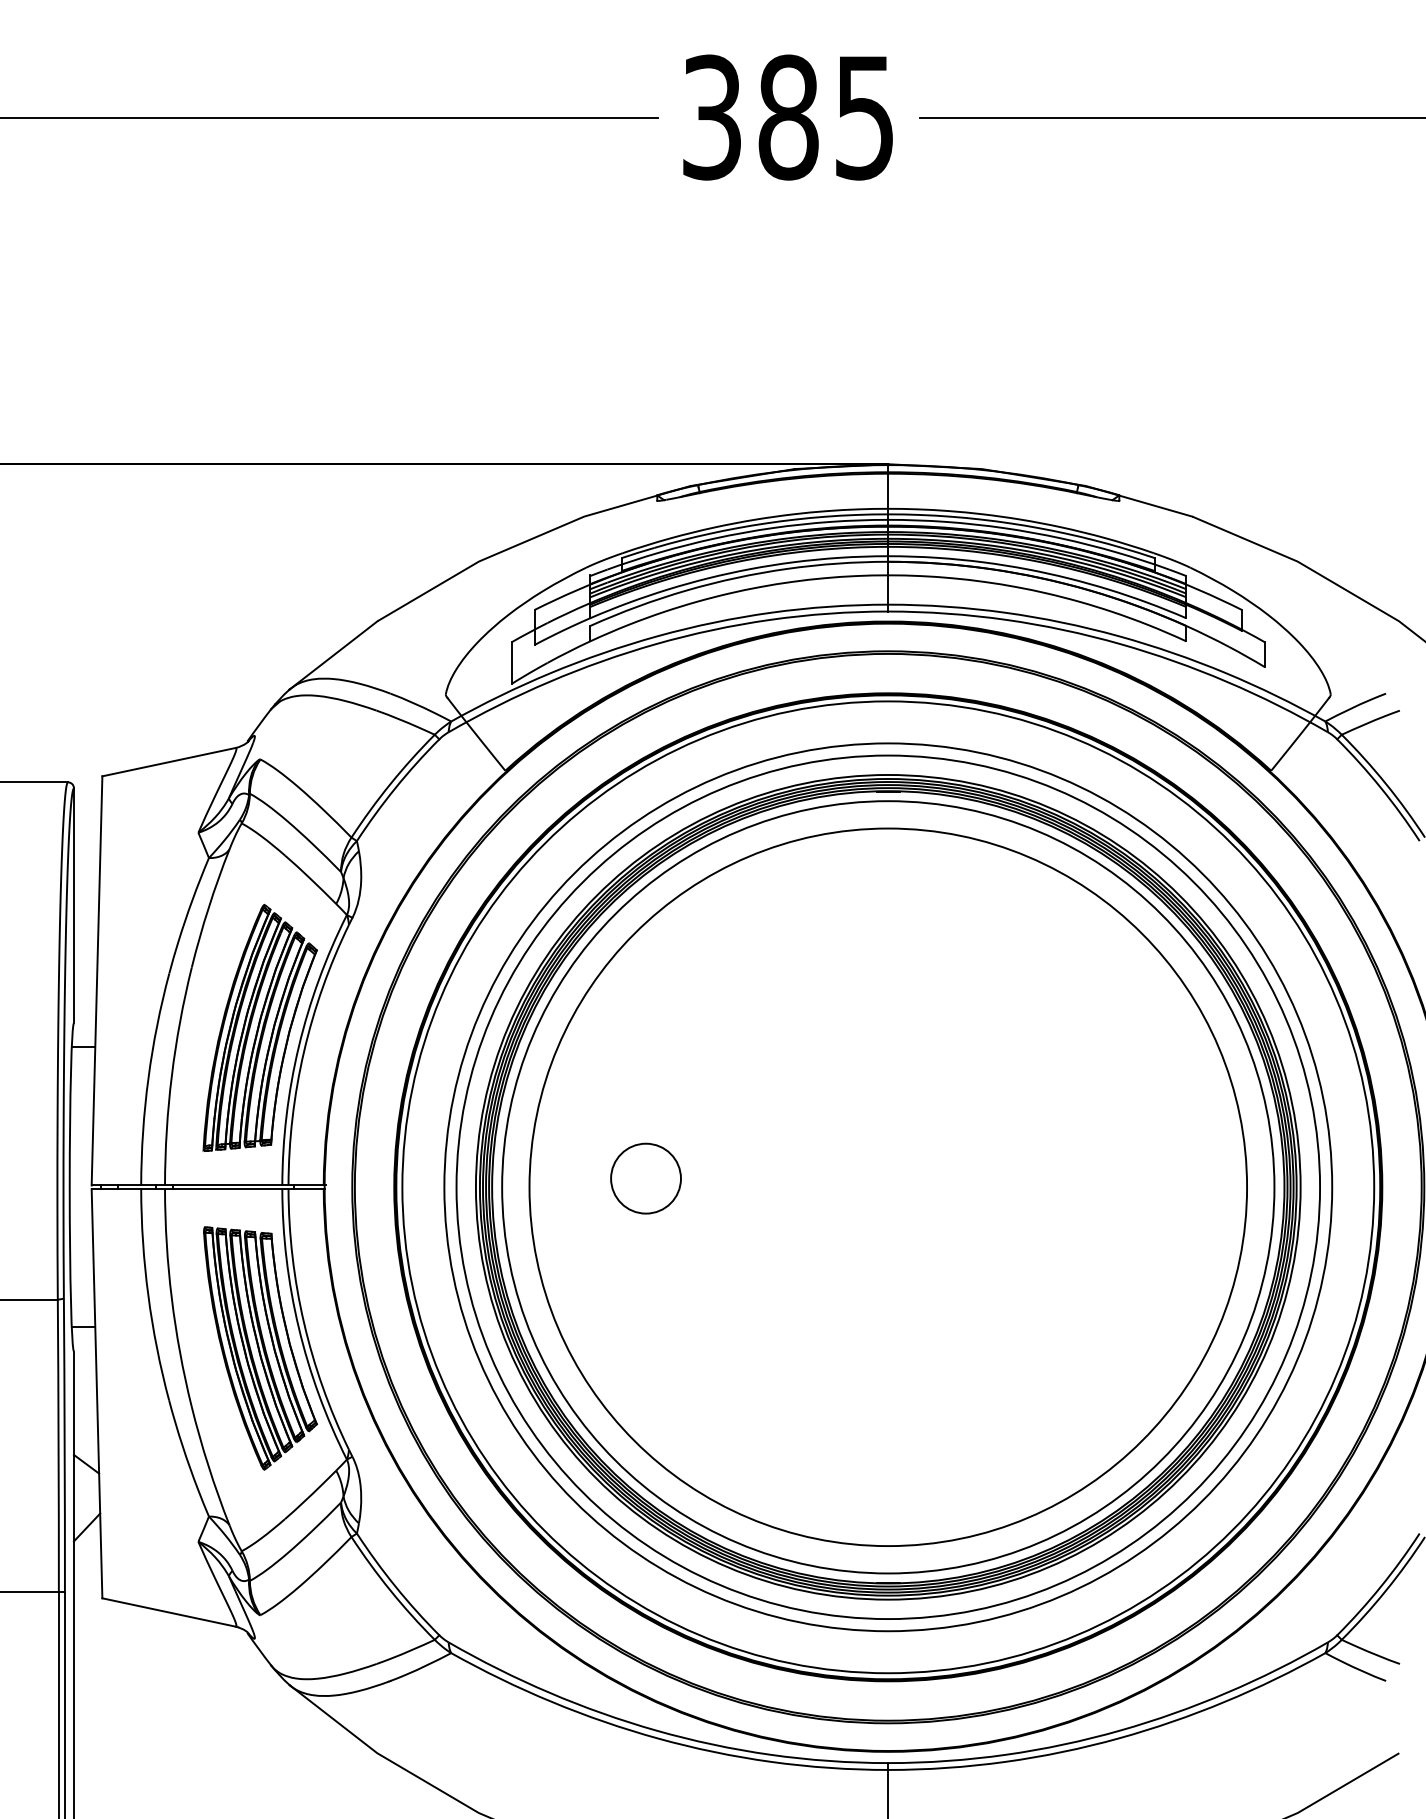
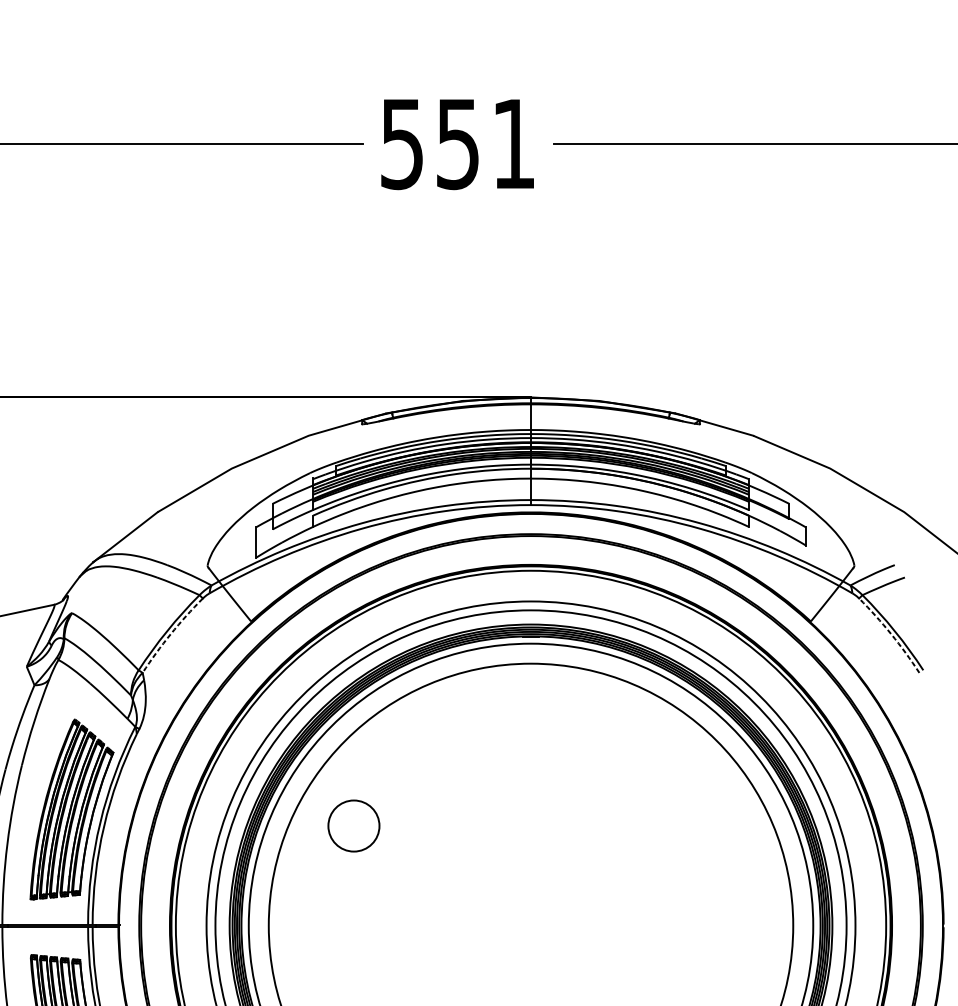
text: (787, 117) -> (457, 143), 385 -> 551
arc: (395, 788) -> (170, 634), solid -> dashed
arc: (1381, 788) -> (891, 634), solid -> dashed
circle: (645, 1178) -> (353, 825), moved

